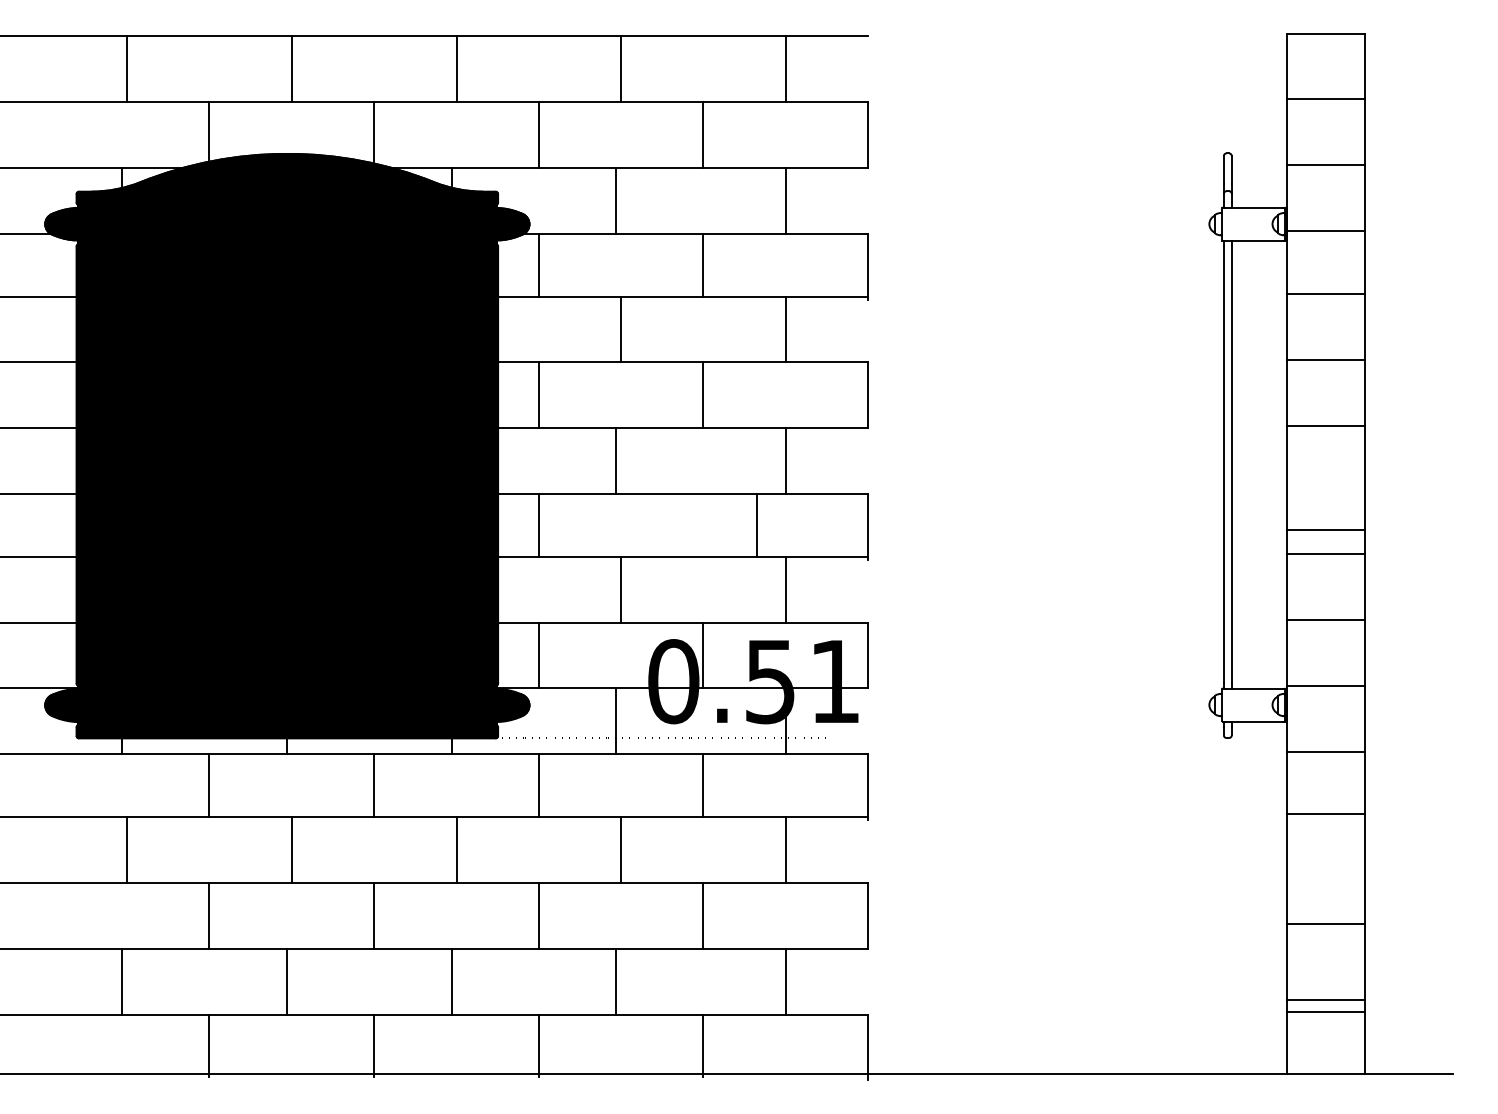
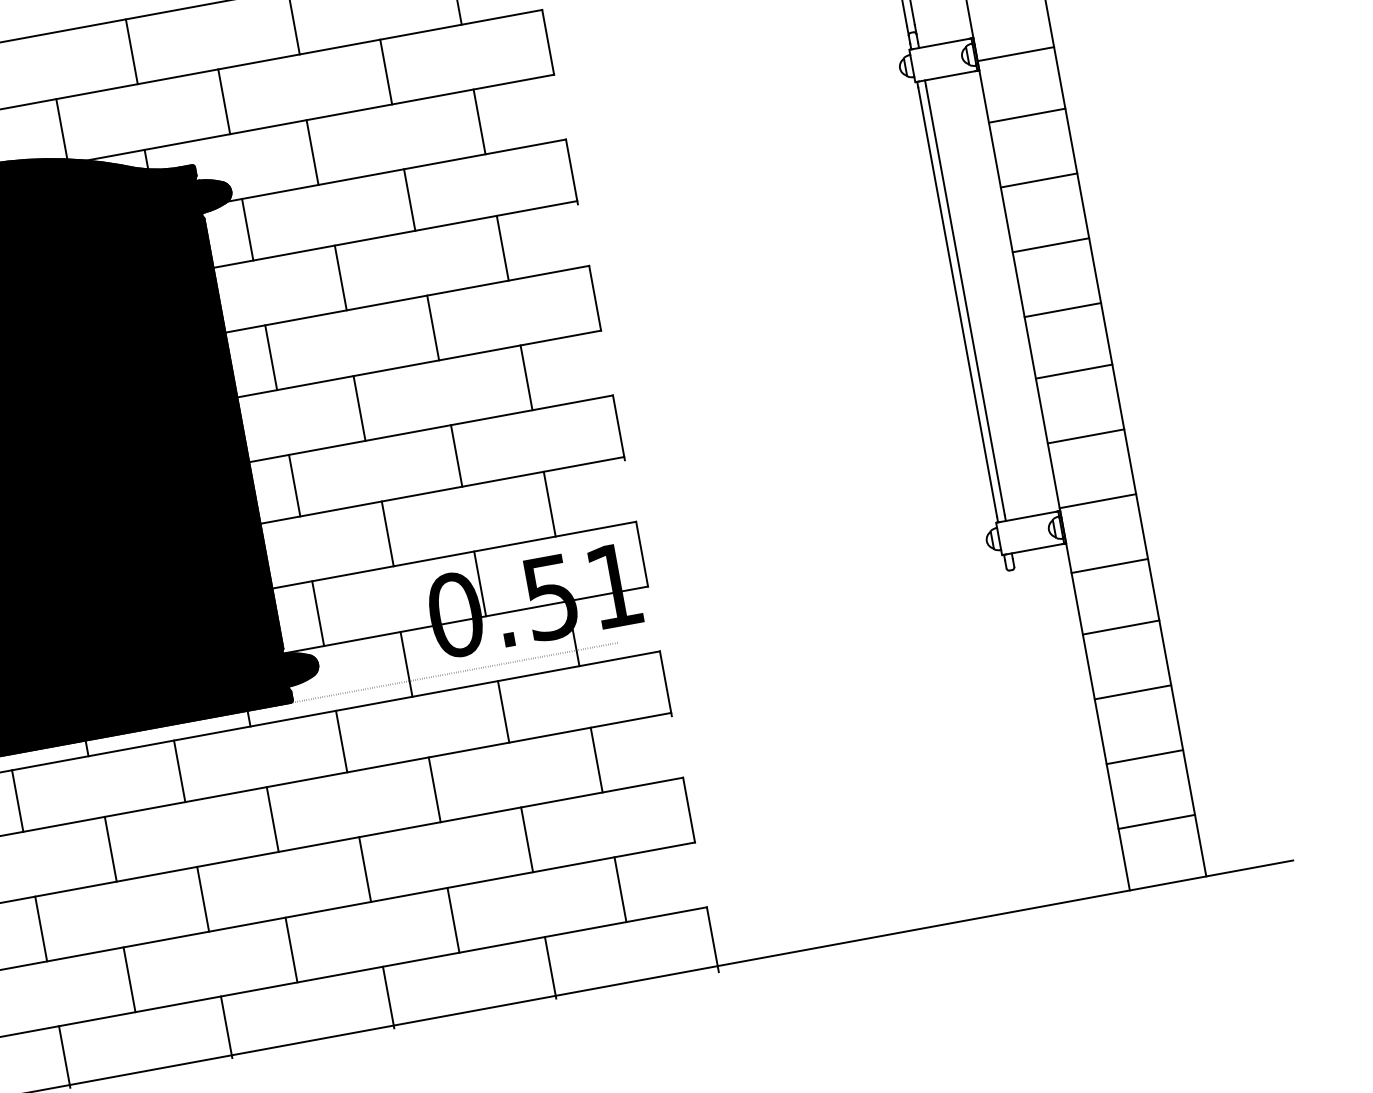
line: (757, 525) -> (456, 455), moved
line: (1325, 530) -> (1062, 310), moved
line: (1325, 924) -> (1132, 692), moved
line: (1325, 999) -> (1144, 756), moved

